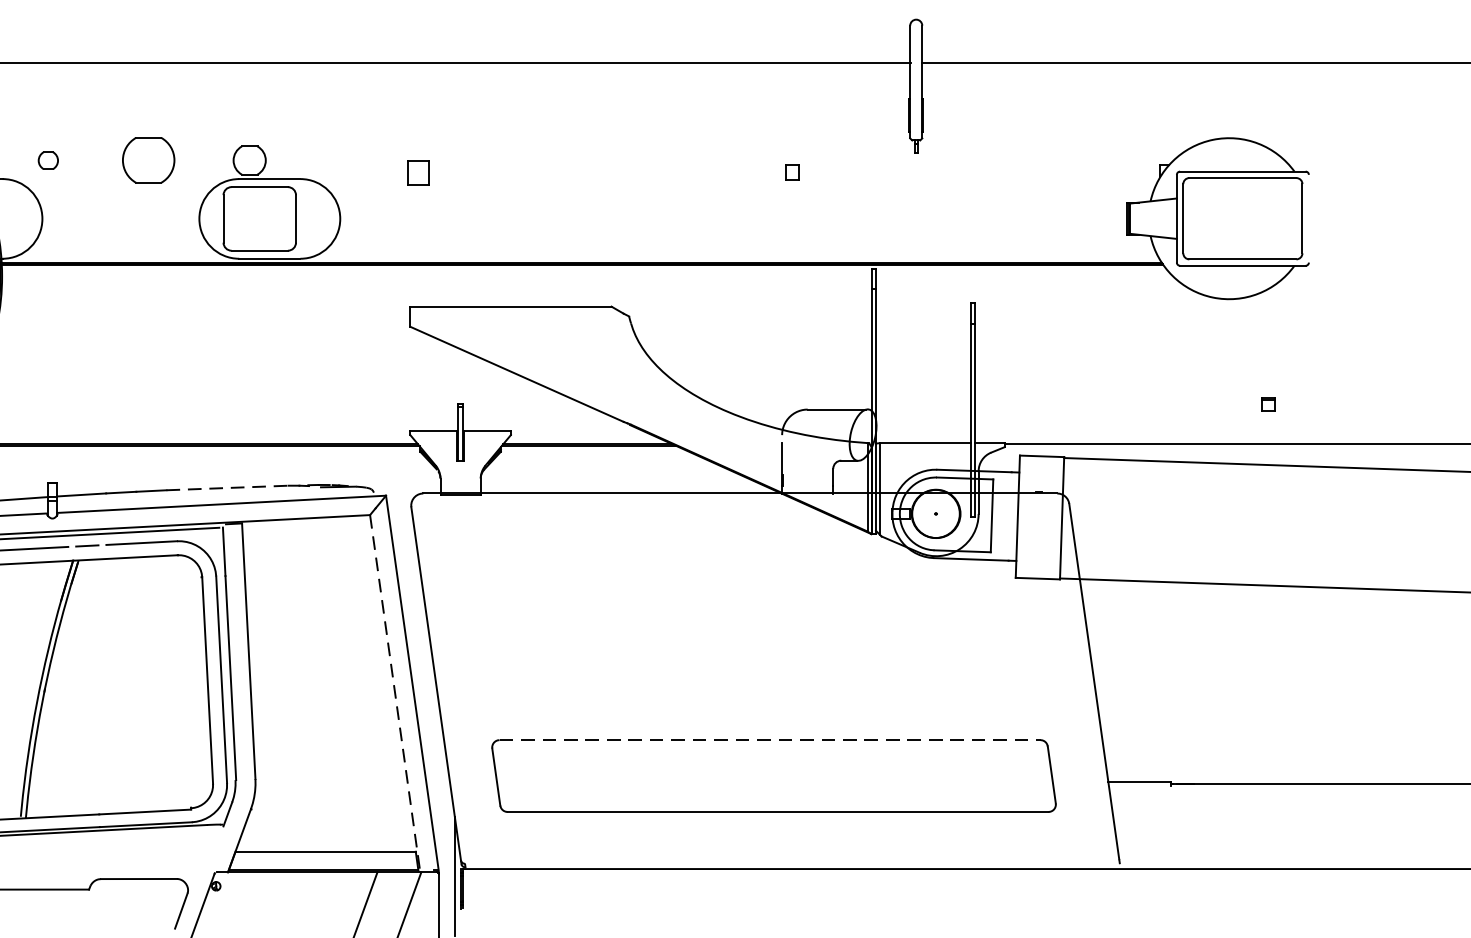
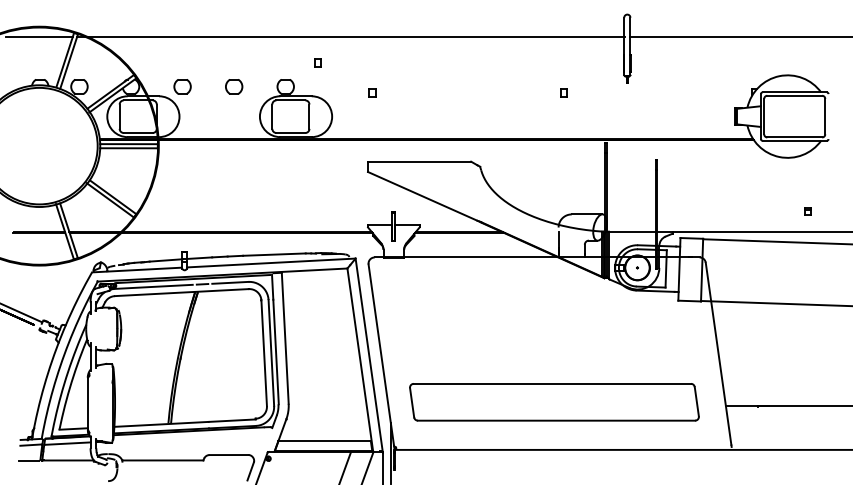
part: (311, 113) -> (317, 62), added
part: (48, 159) -> (182, 86), size x1.67
part: (149, 159) -> (234, 86), size x0.62
part: (418, 171) -> (372, 92), size x0.62
line: (227, 487) -> (274, 254), dashed -> solid
line: (395, 694) -> (360, 360), dashed -> solid
line: (770, 739) -> (552, 383), dashed -> solid

